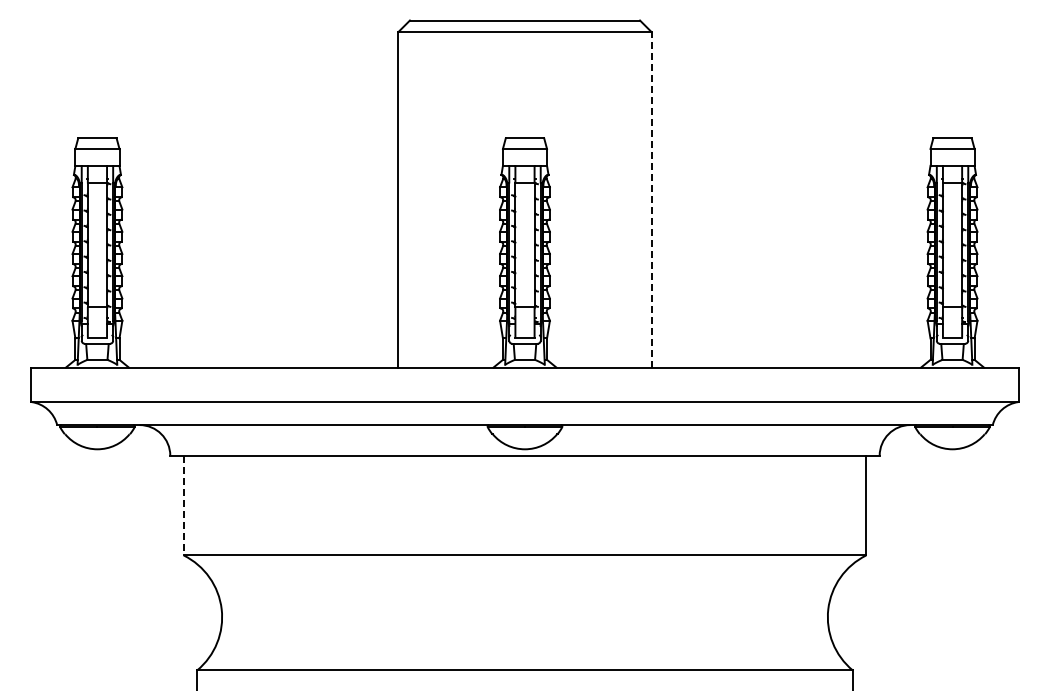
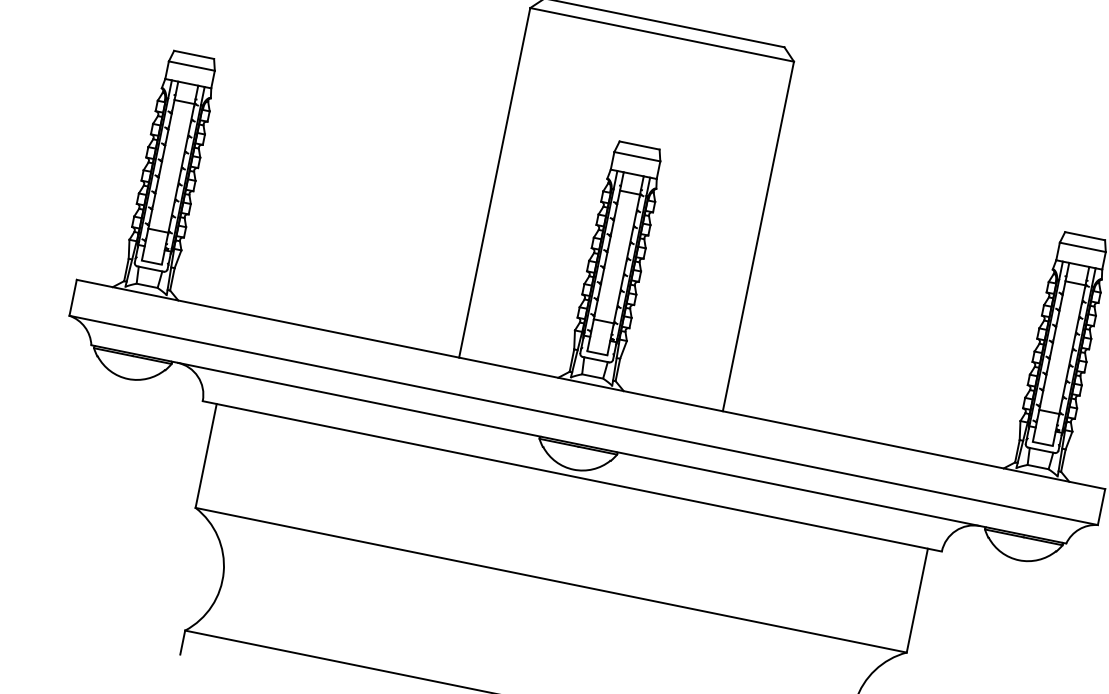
line: (651, 199) -> (758, 236), dashed -> solid
line: (183, 505) -> (205, 455), dashed -> solid

